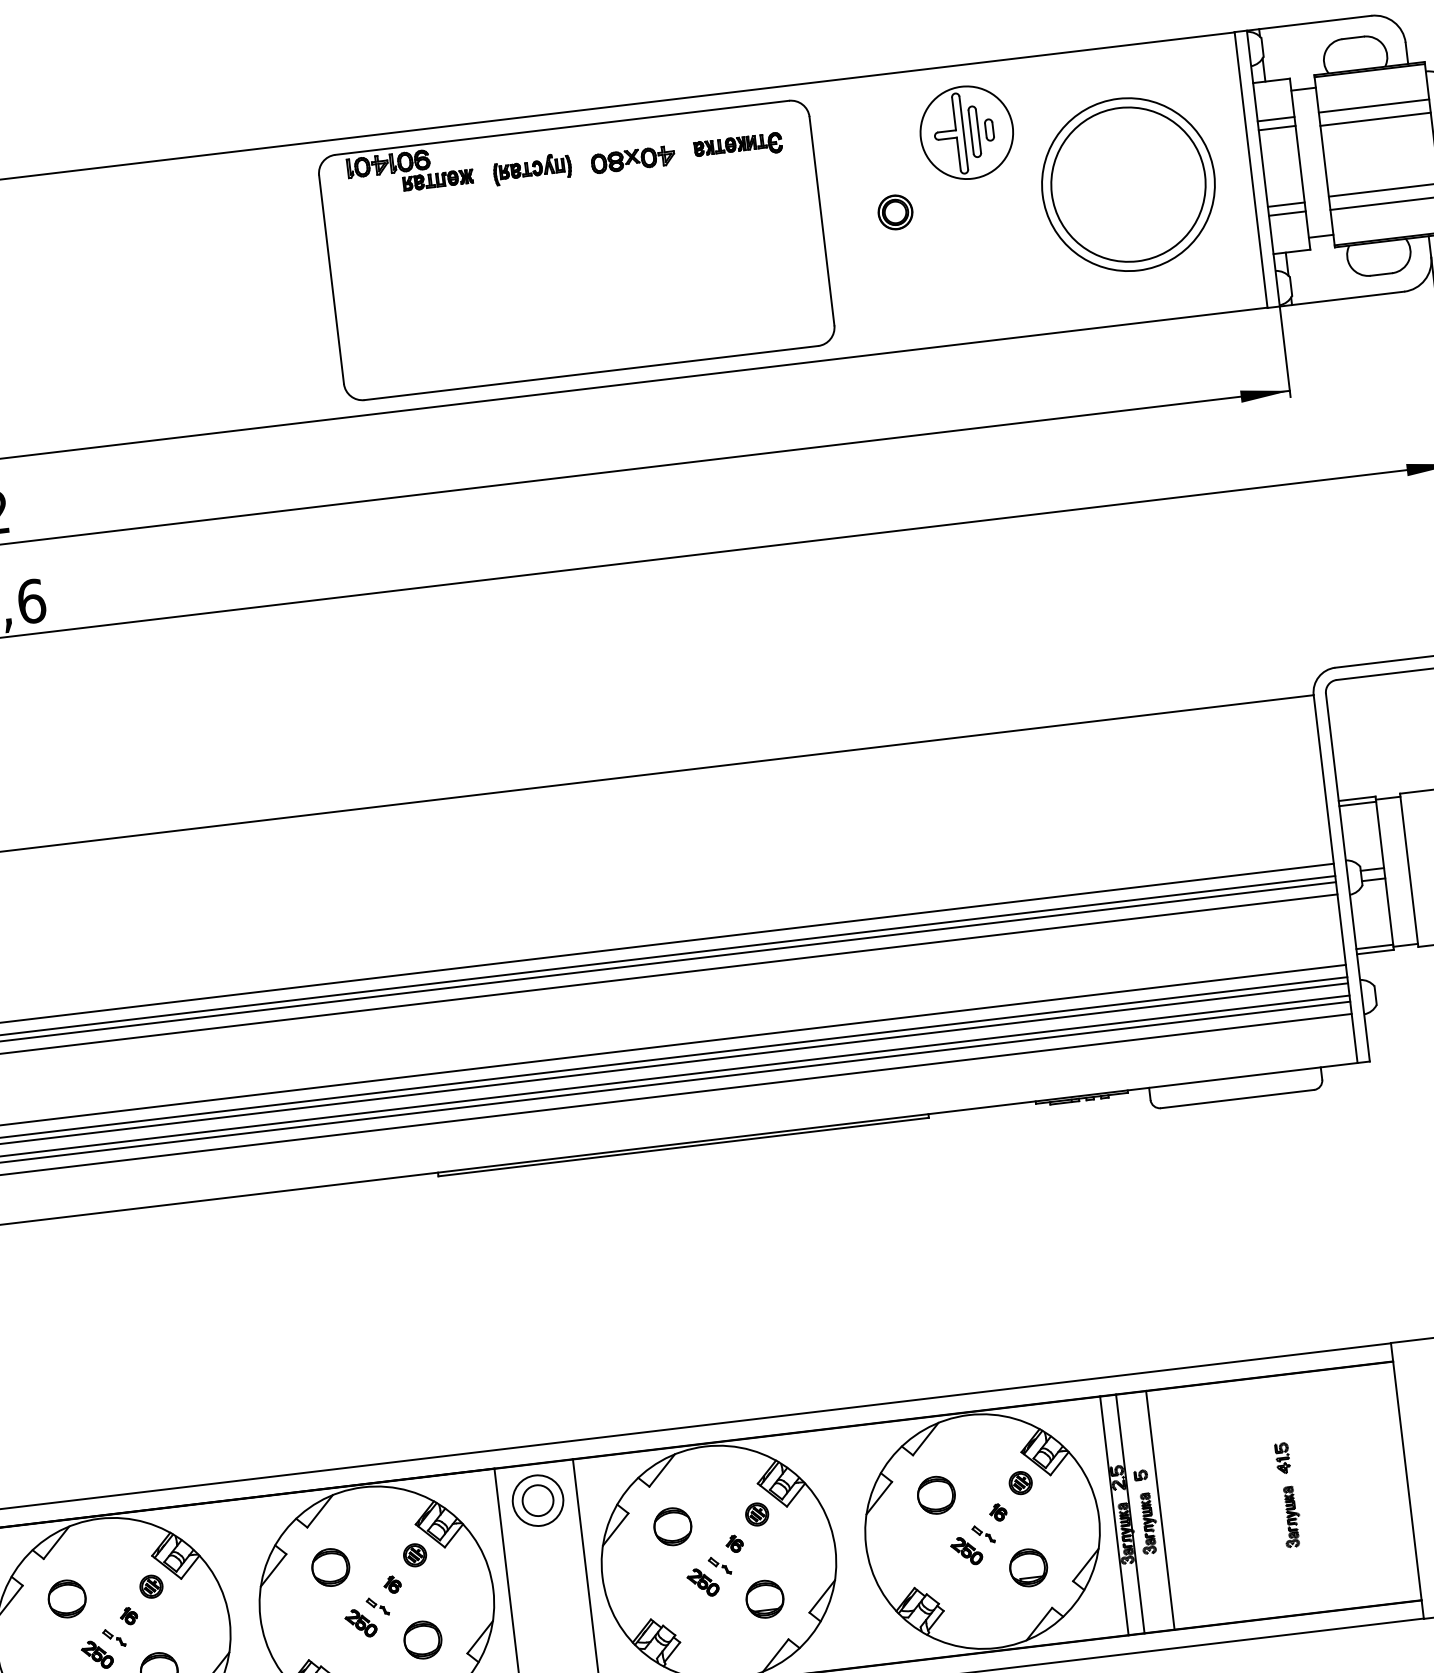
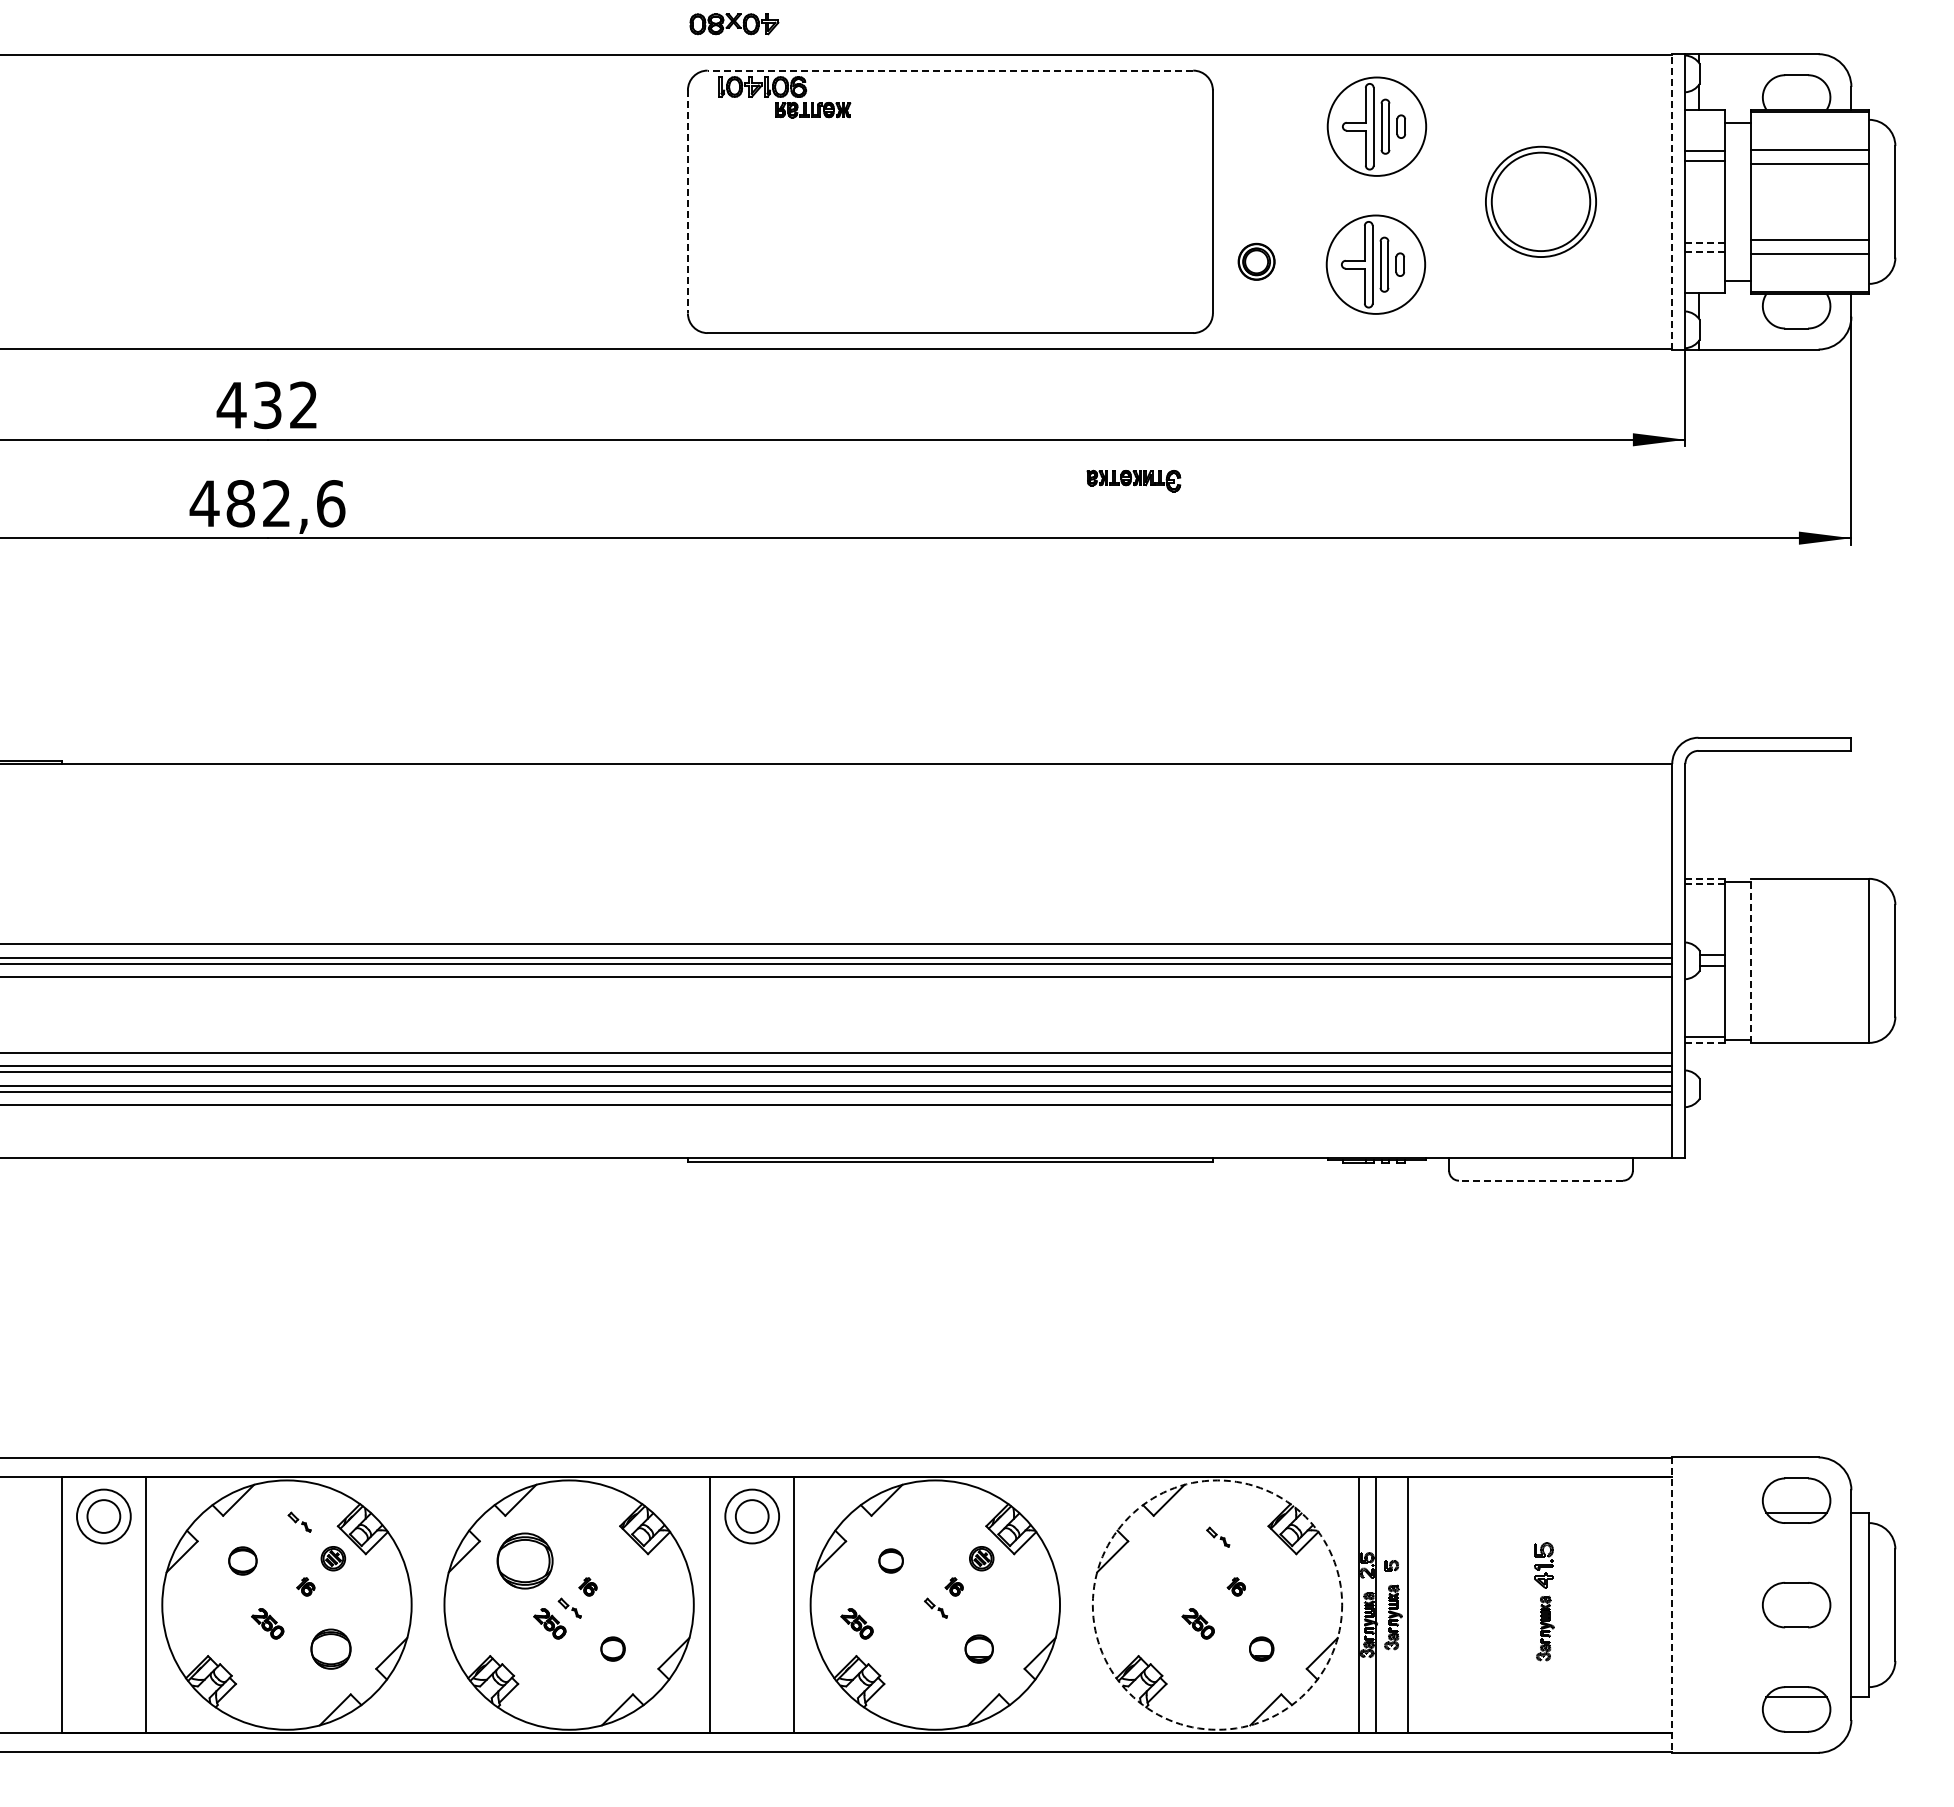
line: (562, 127) -> (950, 70), solid -> dashed
part: (737, 146) -> (1133, 480), moved
part: (633, 159) -> (734, 24), moved
part: (532, 169) -> (913, 110), removed
line: (1251, 169) -> (1672, 201), solid -> dashed
part: (1127, 184) -> (1540, 201), size x0.6
line: (1286, 204) -> (1705, 242), solid -> dashed
part: (895, 212) -> (1256, 261), moved
line: (1287, 213) -> (1705, 252), solid -> dashed
part: (980, 261) -> (1375, 264), added
line: (331, 279) -> (687, 201), solid -> dashed
line: (1357, 798) -> (1705, 878), solid -> dashed
line: (1358, 804) -> (1705, 884), solid -> dashed
line: (1409, 869) -> (1751, 960), solid -> dashed
line: (1375, 951) -> (1705, 1042), solid -> dashed
line: (1237, 1098) -> (1540, 1180), solid -> dashed
part: (1282, 1458) -> (1543, 1565), size x1.4
line: (1407, 1481) -> (1672, 1605), solid -> dashed
part: (1020, 1482) -> (1263, 1558), removed
part: (935, 1494) -> (1172, 1560), removed
part: (672, 1526) -> (890, 1560), size x0.6
circle: (982, 1531) -> (1217, 1604), solid -> dashed
part: (983, 1533) -> (1218, 1536), moved
part: (415, 1555) -> (615, 1558), removed
part: (330, 1567) -> (524, 1560), size x1.4
part: (1028, 1567) -> (1261, 1648), size x0.6
part: (702, 1582) -> (856, 1623), moved
part: (66, 1598) -> (242, 1560), size x0.7
part: (764, 1598) -> (978, 1648), size x0.7
part: (114, 1637) -> (299, 1521), moved
part: (422, 1639) -> (612, 1648), size x0.6

